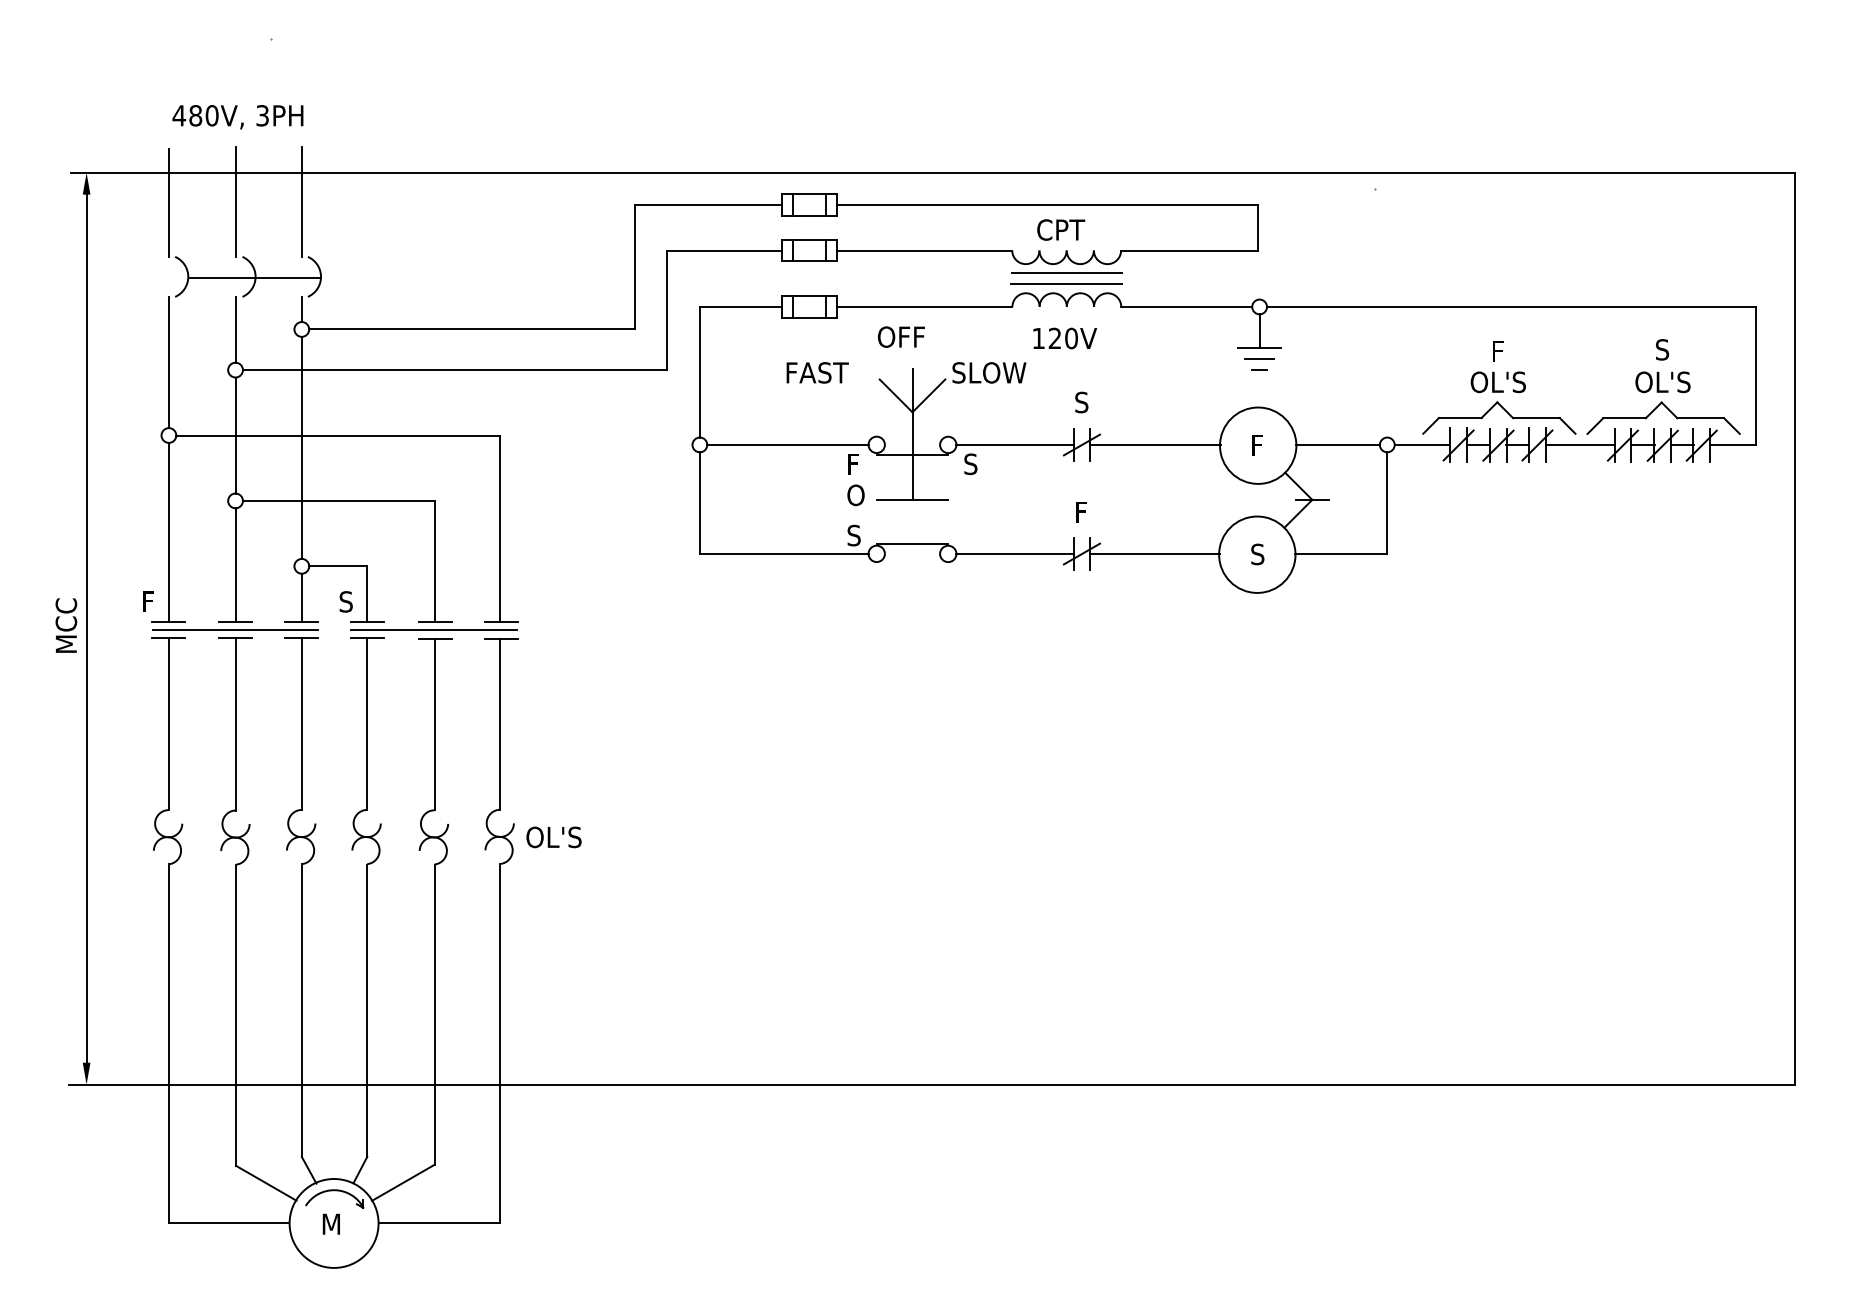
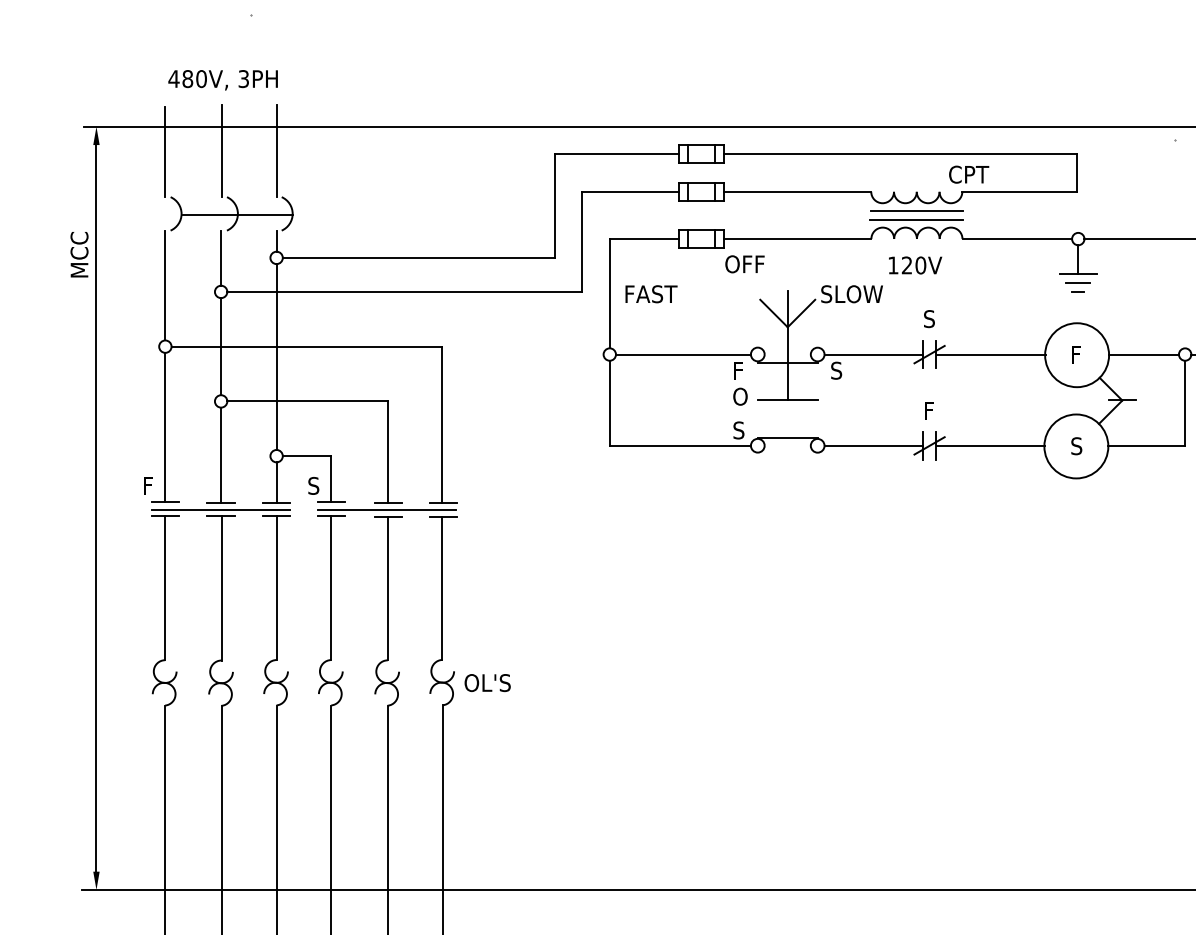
text: (1061, 229) -> (969, 174), moved
text: (901, 336) -> (745, 263), moved
text: (817, 372) -> (651, 293), moved
text: (66, 625) -> (79, 254), moved

